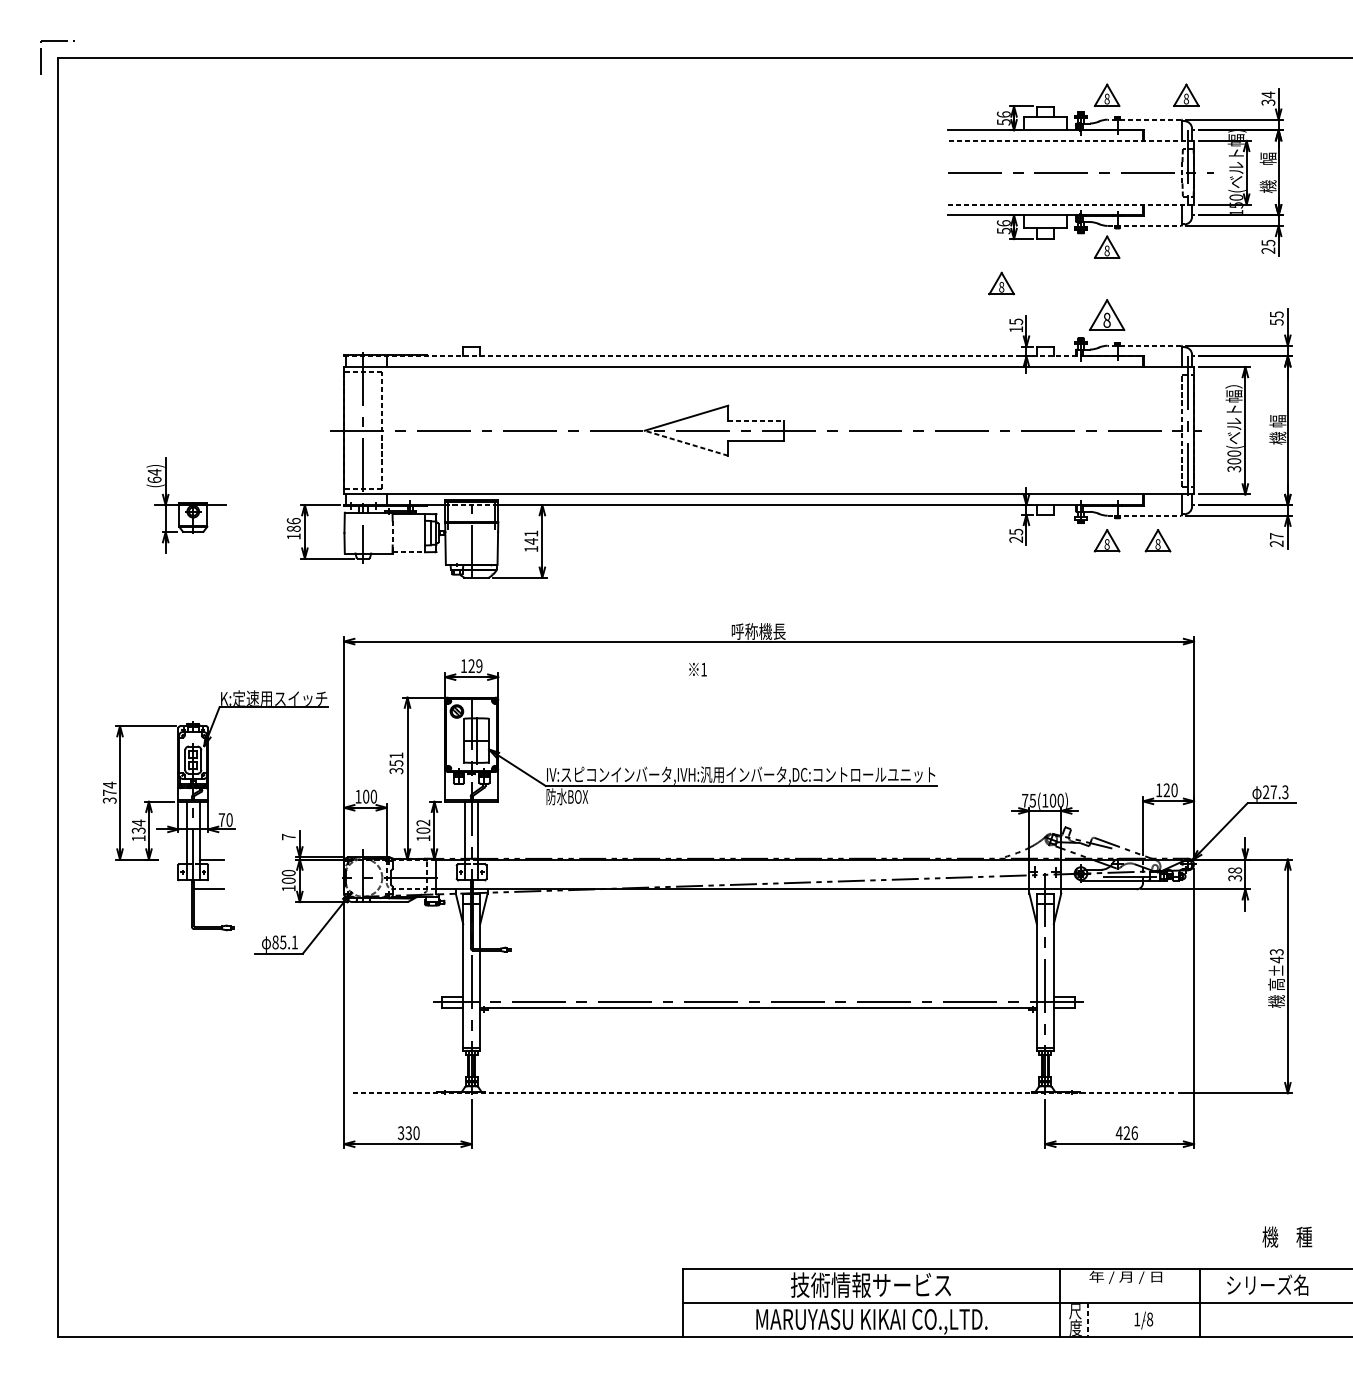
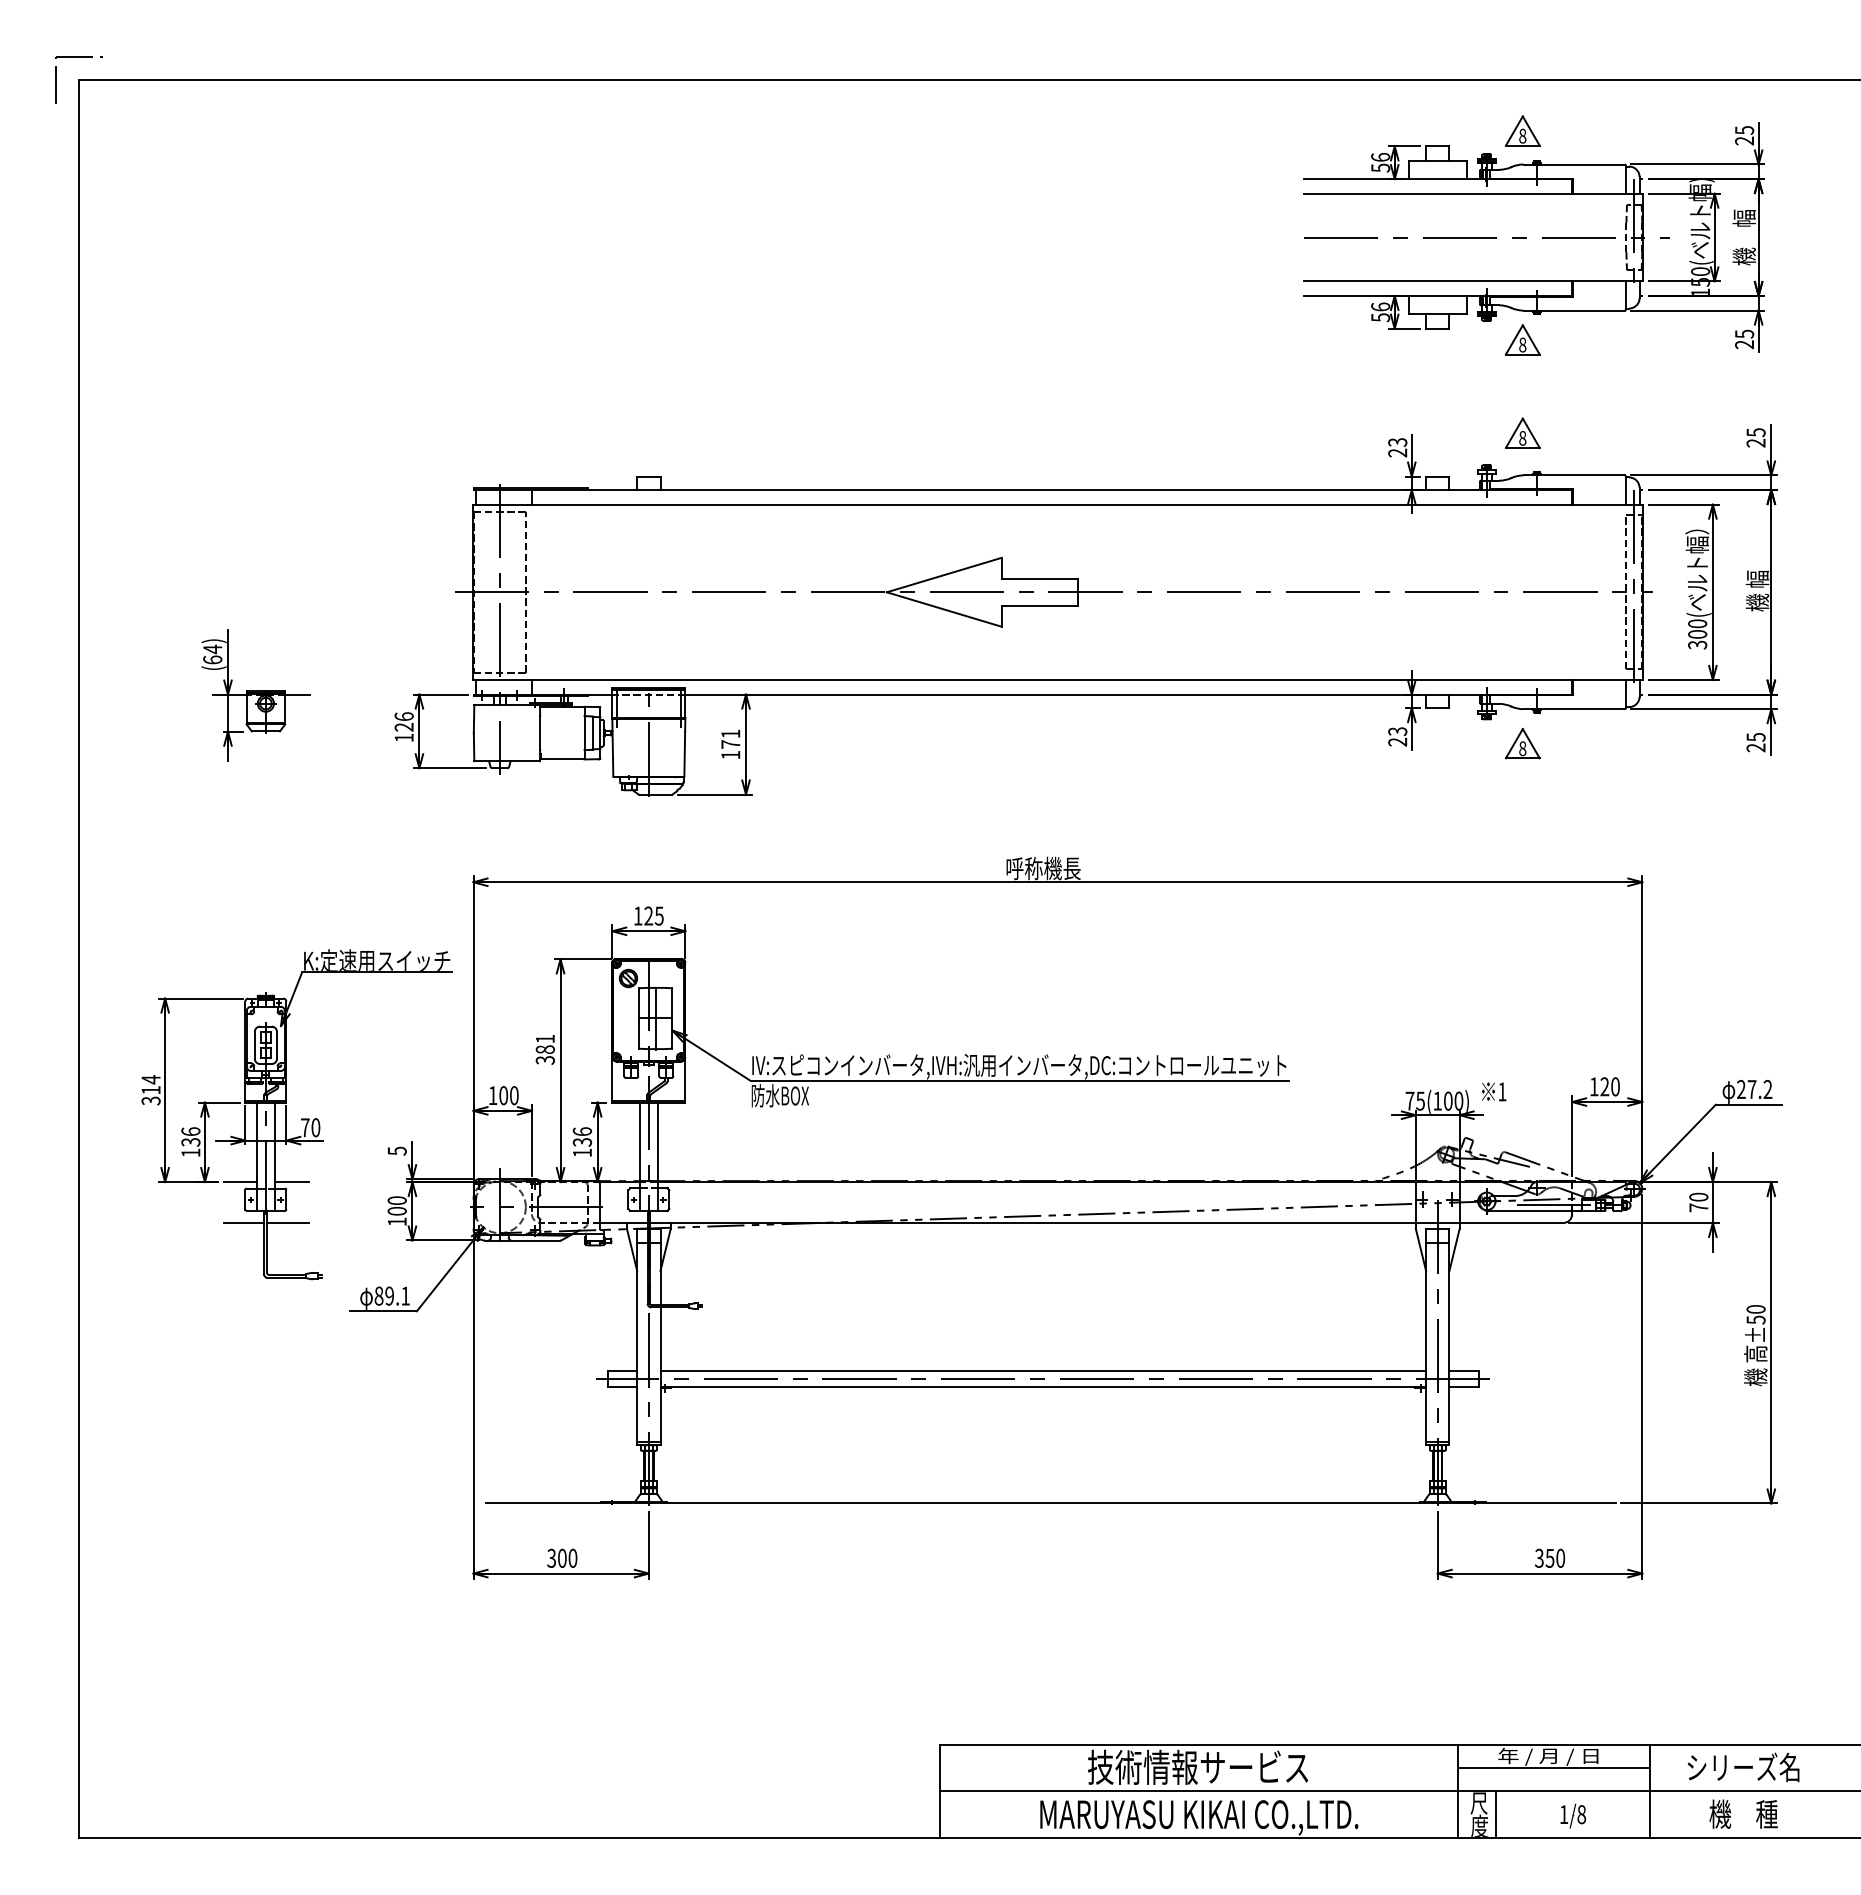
part: (1186, 94) -> (1631, 130), removed
text: (1268, 98) -> (1744, 135), 34 -> 25
line: (1144, 119) -> (1574, 164), dashed -> solid
line: (1070, 140) -> (1472, 193), dashed -> solid
line: (1071, 204) -> (1473, 281), dashed -> solid
line: (1144, 225) -> (1574, 310), dashed -> solid
part: (1001, 283) -> (1377, 389), removed
part: (1106, 314) -> (1522, 432), size x0.71
text: (1276, 321) -> (1755, 442), 55 -> 25
text: (1016, 325) -> (1397, 447), 15 -> 23
line: (1144, 345) -> (1574, 475), dashed -> solid
line: (744, 356) -> (1023, 490), dashed -> solid
line: (756, 420) -> (1040, 578), dashed -> solid
line: (686, 443) -> (944, 609), dashed -> solid
line: (1144, 515) -> (1574, 709), dashed -> solid
text: (293, 528) -> (403, 726), 186 -> 126
text: (1016, 531) -> (1397, 731), 25 -> 23
line: (392, 533) -> (540, 733), dashed -> solid
text: (1276, 535) -> (1755, 736), 27 -> 25
part: (1157, 540) -> (1592, 743), removed
text: (531, 541) -> (730, 744), 141 -> 171
line: (408, 552) -> (562, 759), dashed -> solid
text: (478, 665) -> (658, 915), 129 -> 125
text: (698, 669) -> (1494, 1091), moved
text: (395, 763) -> (544, 1049), 351 -> 381
text: (109, 792) -> (150, 1089), 374 -> 314
text: (1285, 792) -> (1767, 1089), 27.3 -> 27.2
text: (138, 822) -> (190, 1131), 134 -> 136
text: (423, 826) -> (582, 1136), 102 -> 136
text: (288, 836) -> (397, 1150), 7 -> 5
line: (174, 859) -> (240, 1182), added
text: (1234, 874) -> (1698, 1202), 38 -> 70
line: (176, 888) -> (243, 1222), added
text: (283, 942) -> (389, 1295), 85.1 -> 89.1
text: (1276, 955) -> (1755, 1314), ±43 -> ±50
line: (758, 996) -> (1043, 1370), added
line: (763, 1093) -> (1050, 1503), dashed -> solid
text: (1126, 1132) -> (1549, 1557), 426 -> 350
text: (408, 1133) -> (561, 1558), 330 -> 300
text: (1287, 1236) -> (1743, 1813), moved
line: (1130, 1285) -> (1554, 1767), added
line: (1087, 1320) -> (1495, 1815), dashed -> solid

